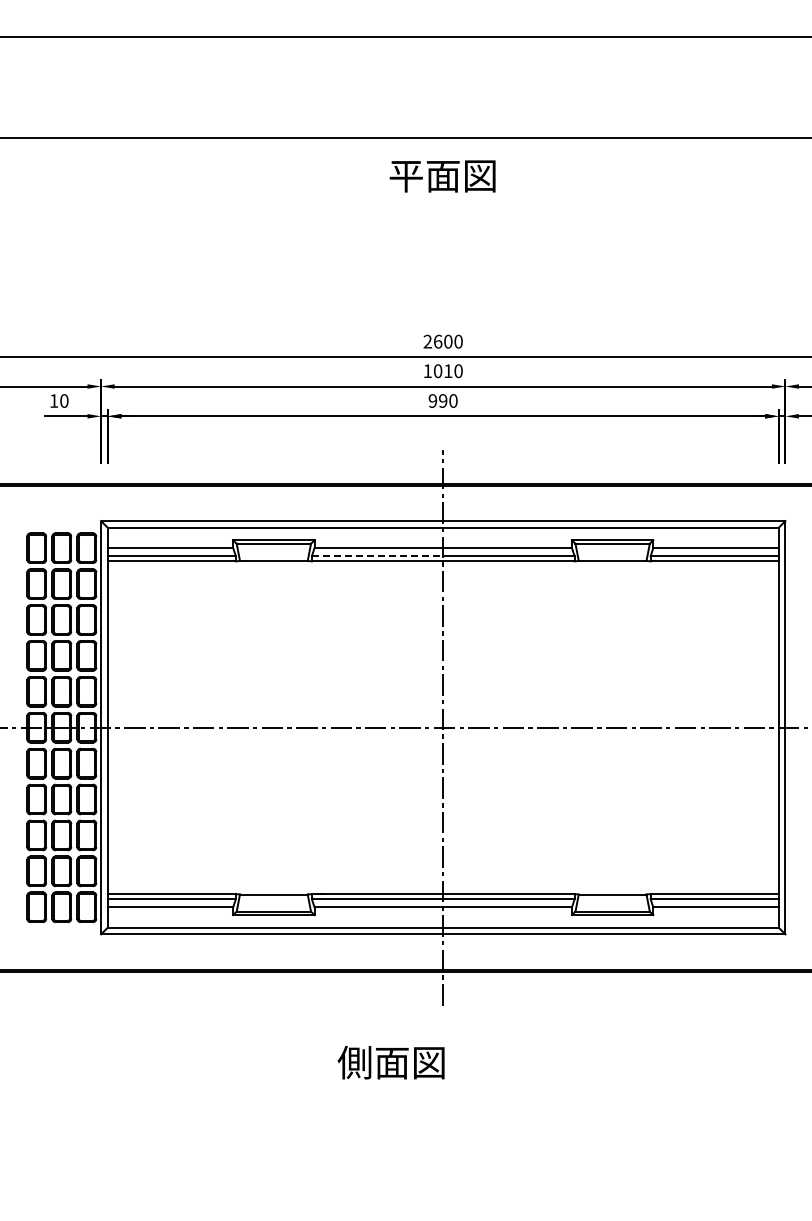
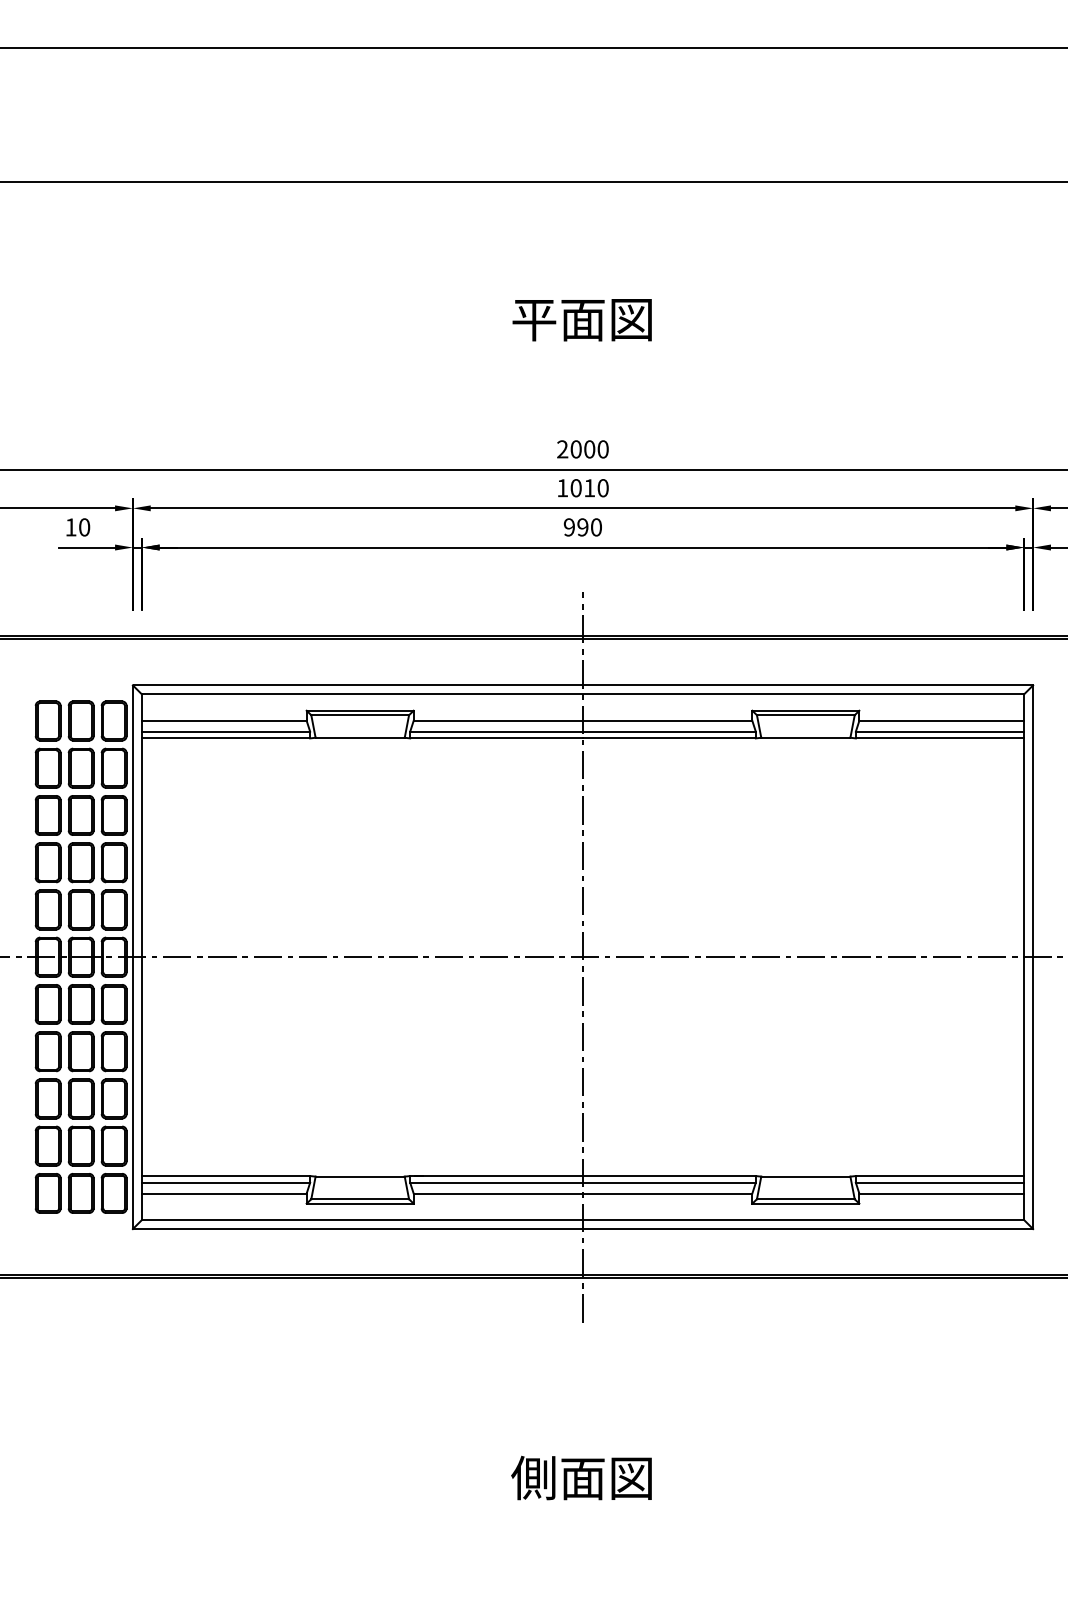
text: (442, 176) -> (582, 320), moved
text: (438, 341) -> (576, 449), 2600 -> 2000
line: (377, 556) -> (496, 731), dashed -> solid
text: (390, 1062) -> (580, 1477), moved

